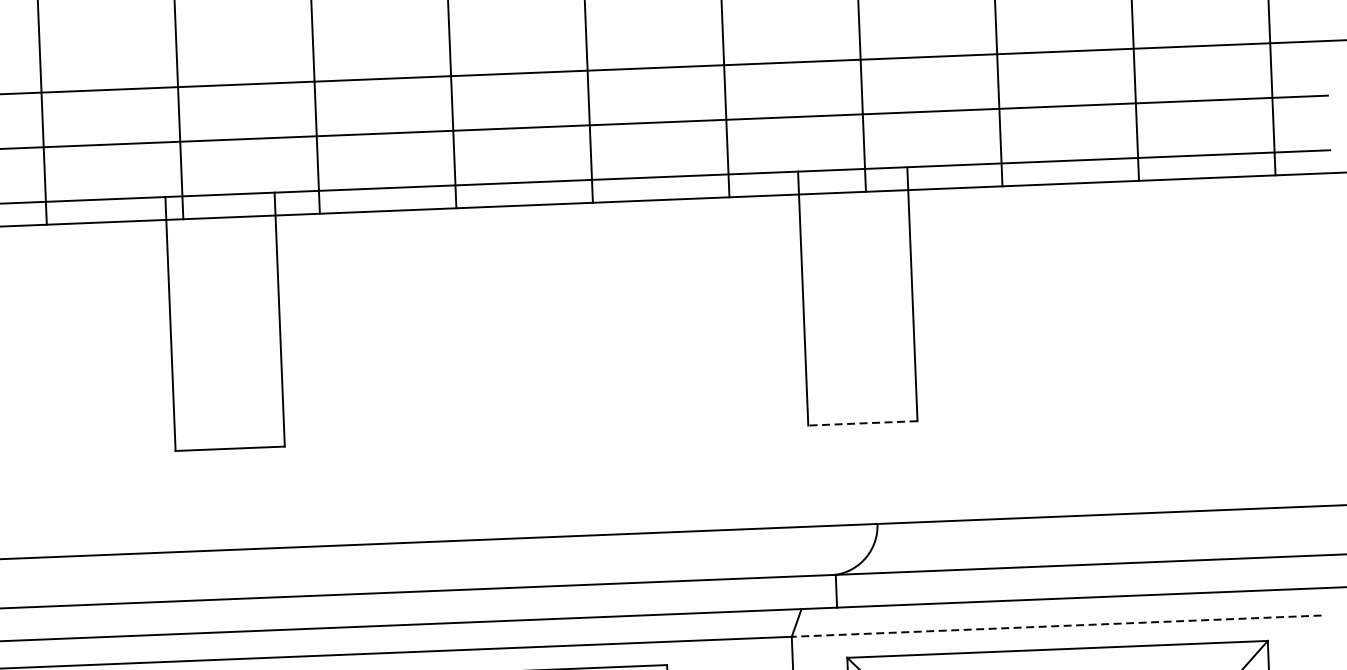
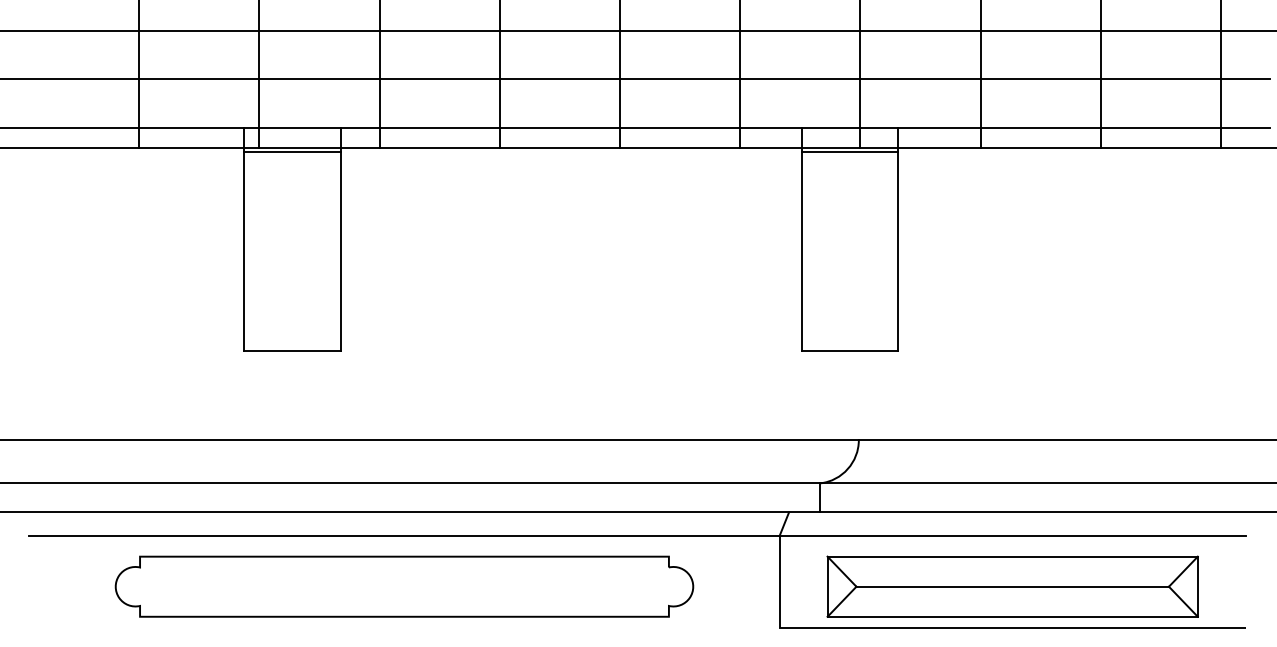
line: (853, 196) -> (849, 151), added
line: (221, 222) -> (292, 151), added
line: (862, 423) -> (849, 351), dashed -> solid
line: (1056, 626) -> (1012, 536), dashed -> solid

